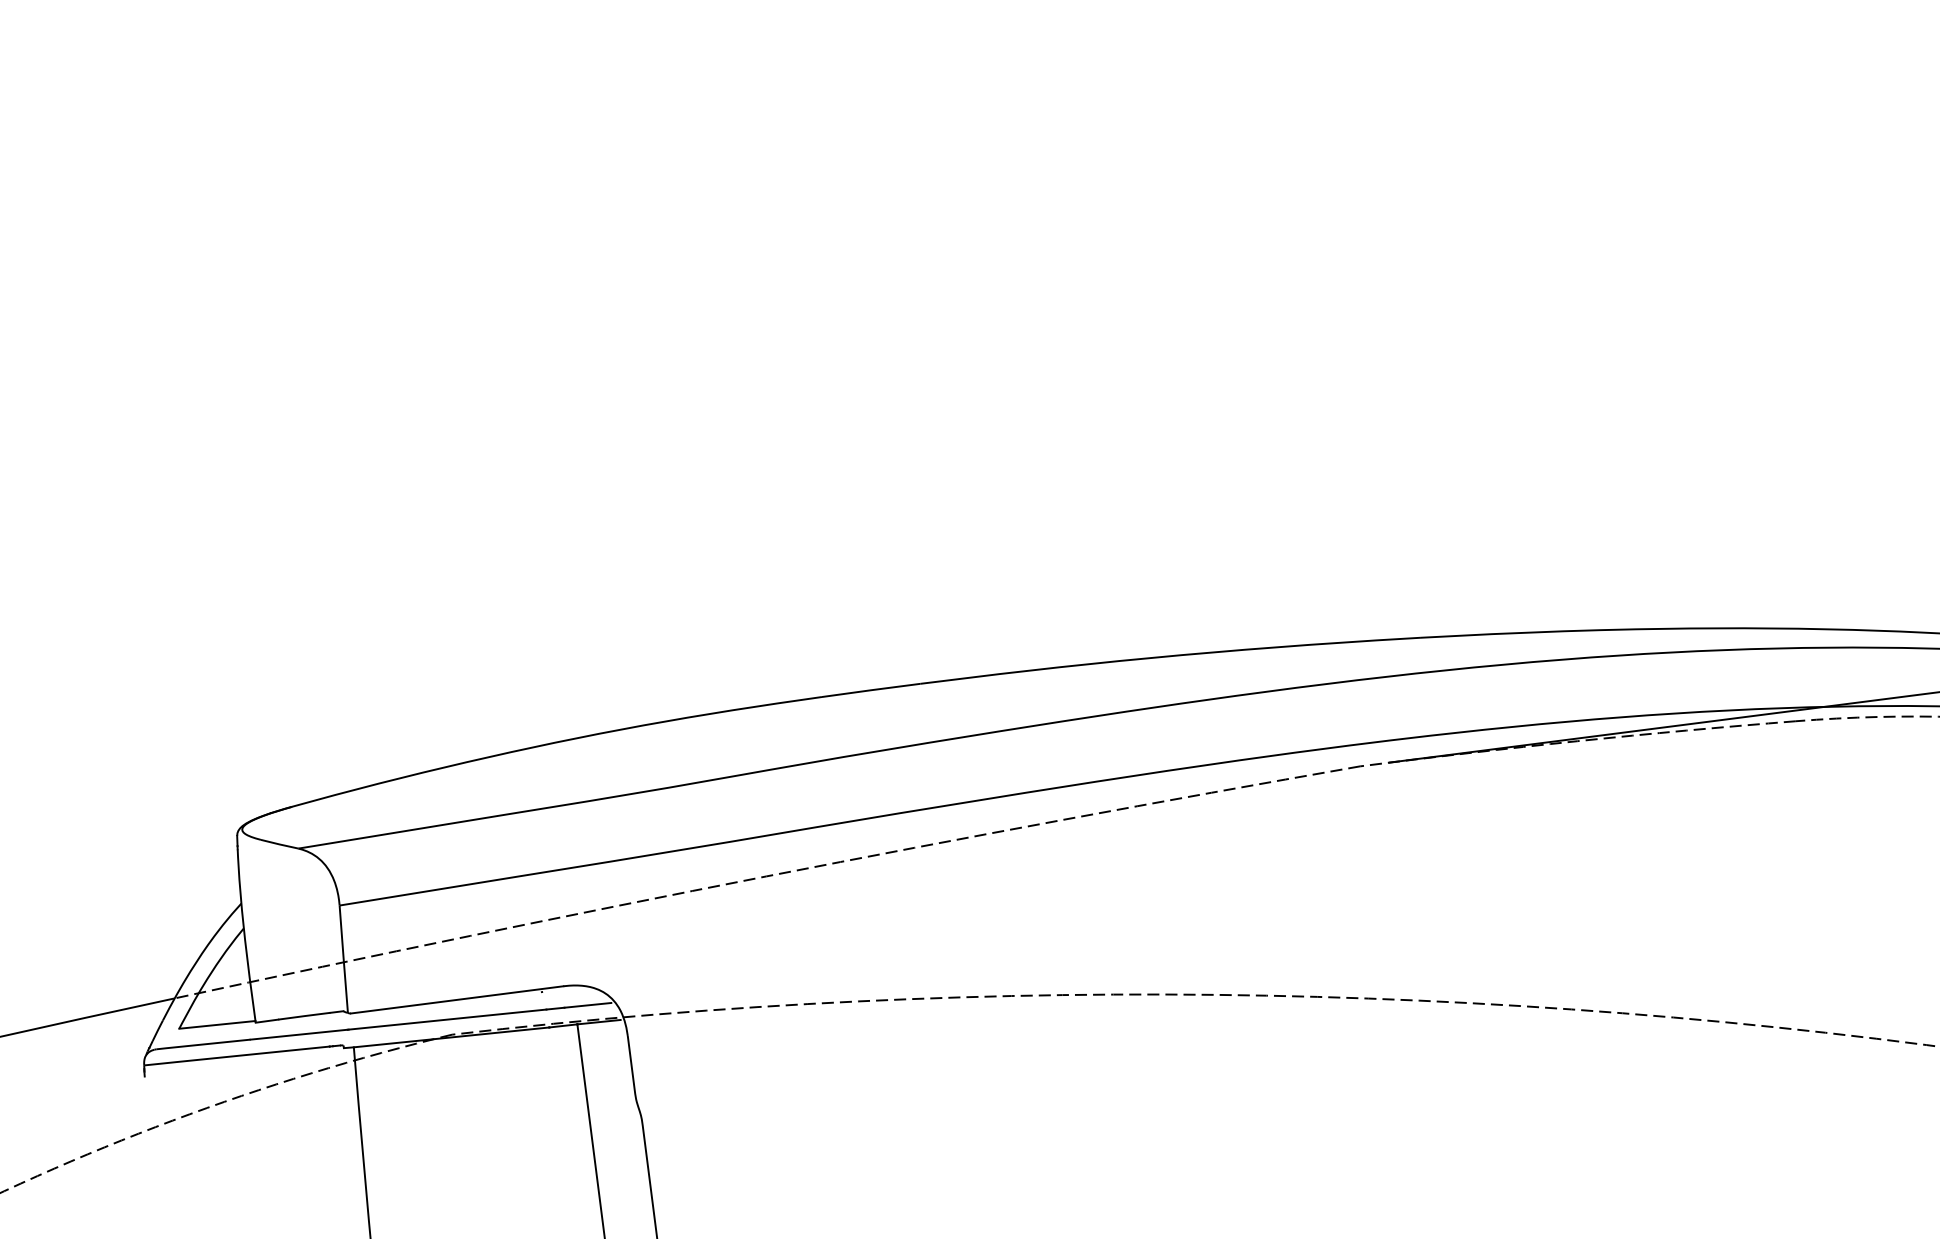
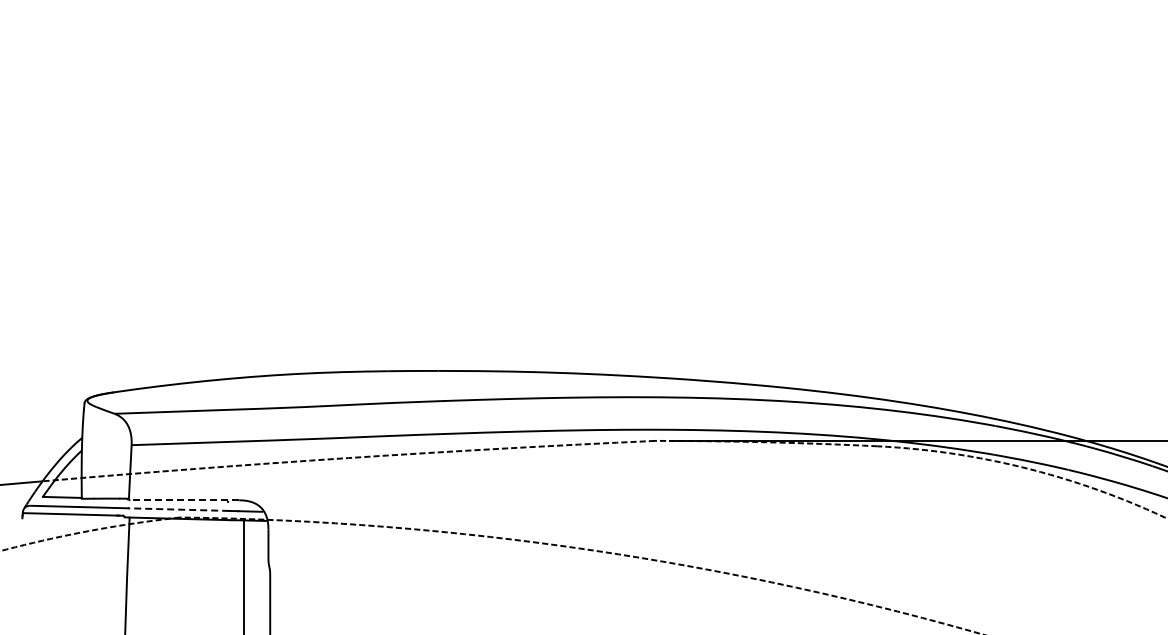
line: (456, 1000) -> (184, 500), solid -> dashed
line: (447, 1019) -> (178, 509), solid -> dashed

